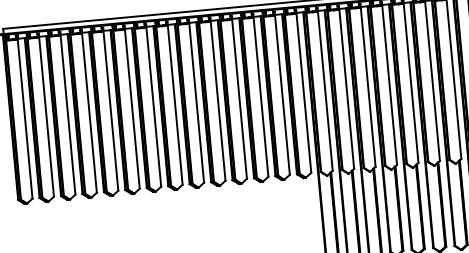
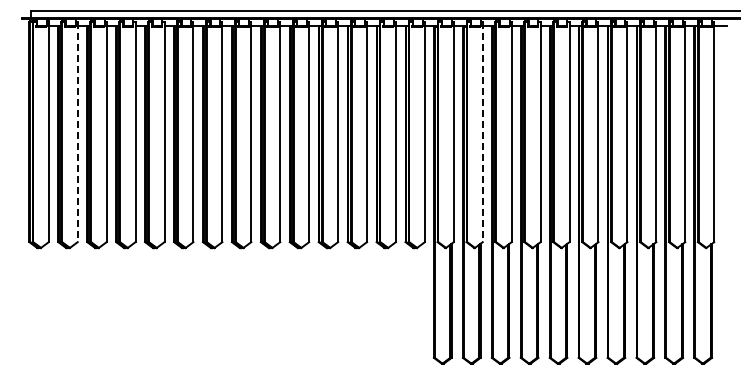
line: (346, 87) -> (482, 132), solid -> dashed
line: (46, 115) -> (77, 132), solid -> dashed

